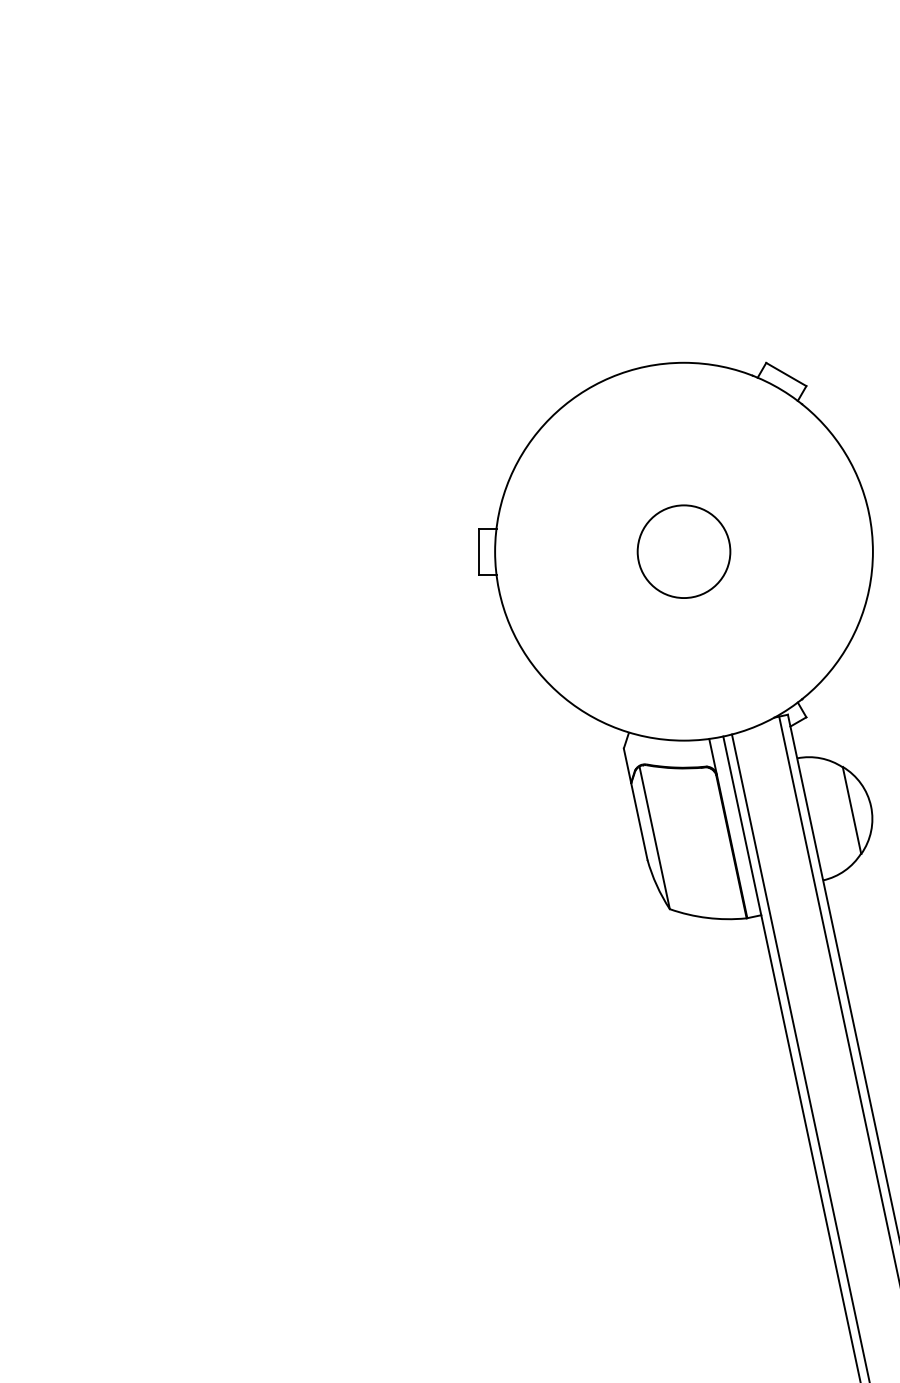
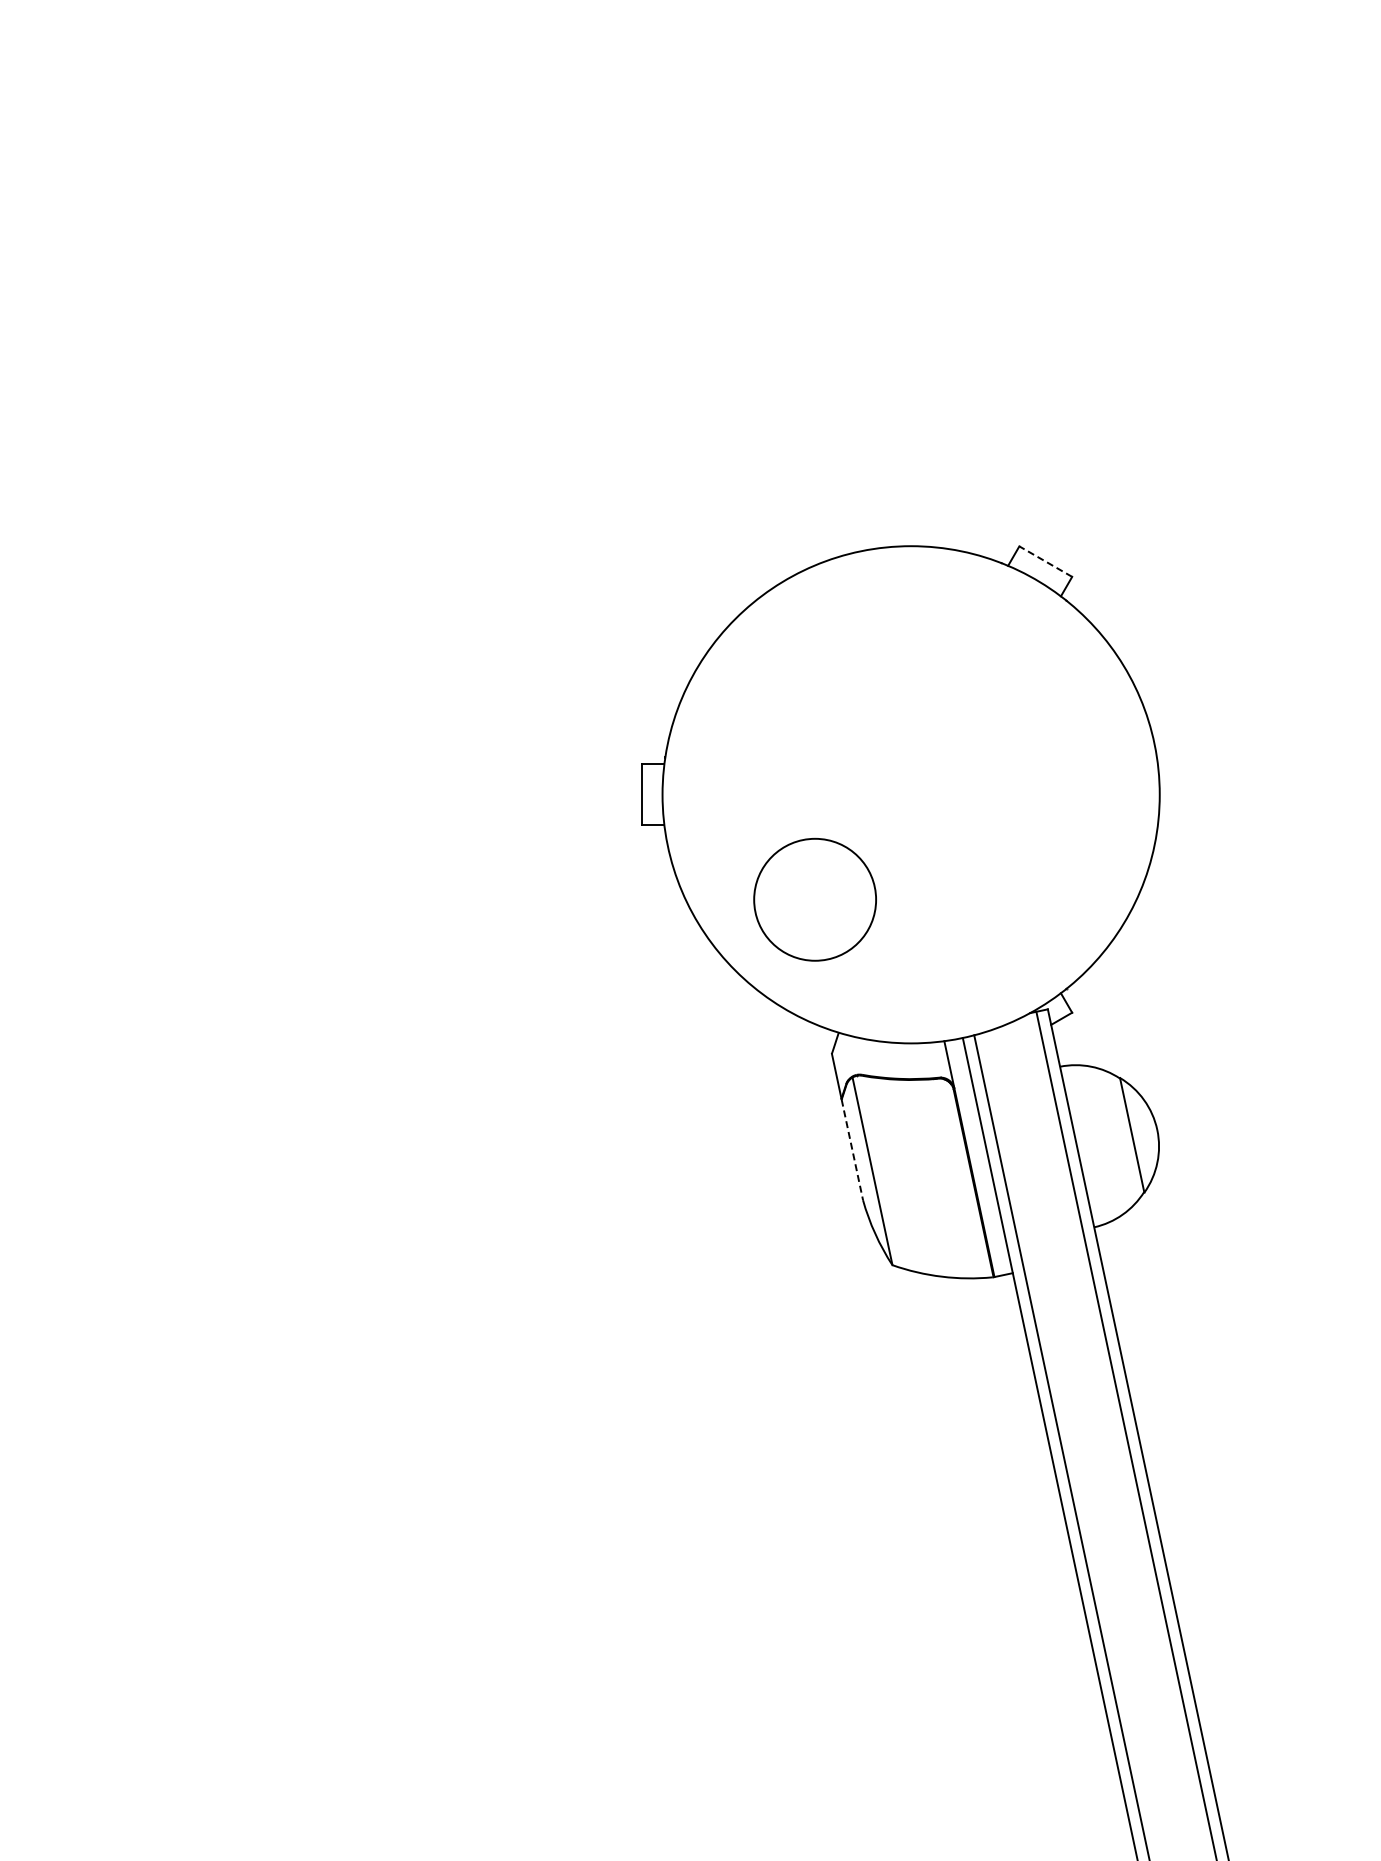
line: (786, 374) -> (1045, 561), solid -> dashed
circle: (683, 551) -> (814, 899), moved
line: (639, 822) -> (852, 1150), solid -> dashed

